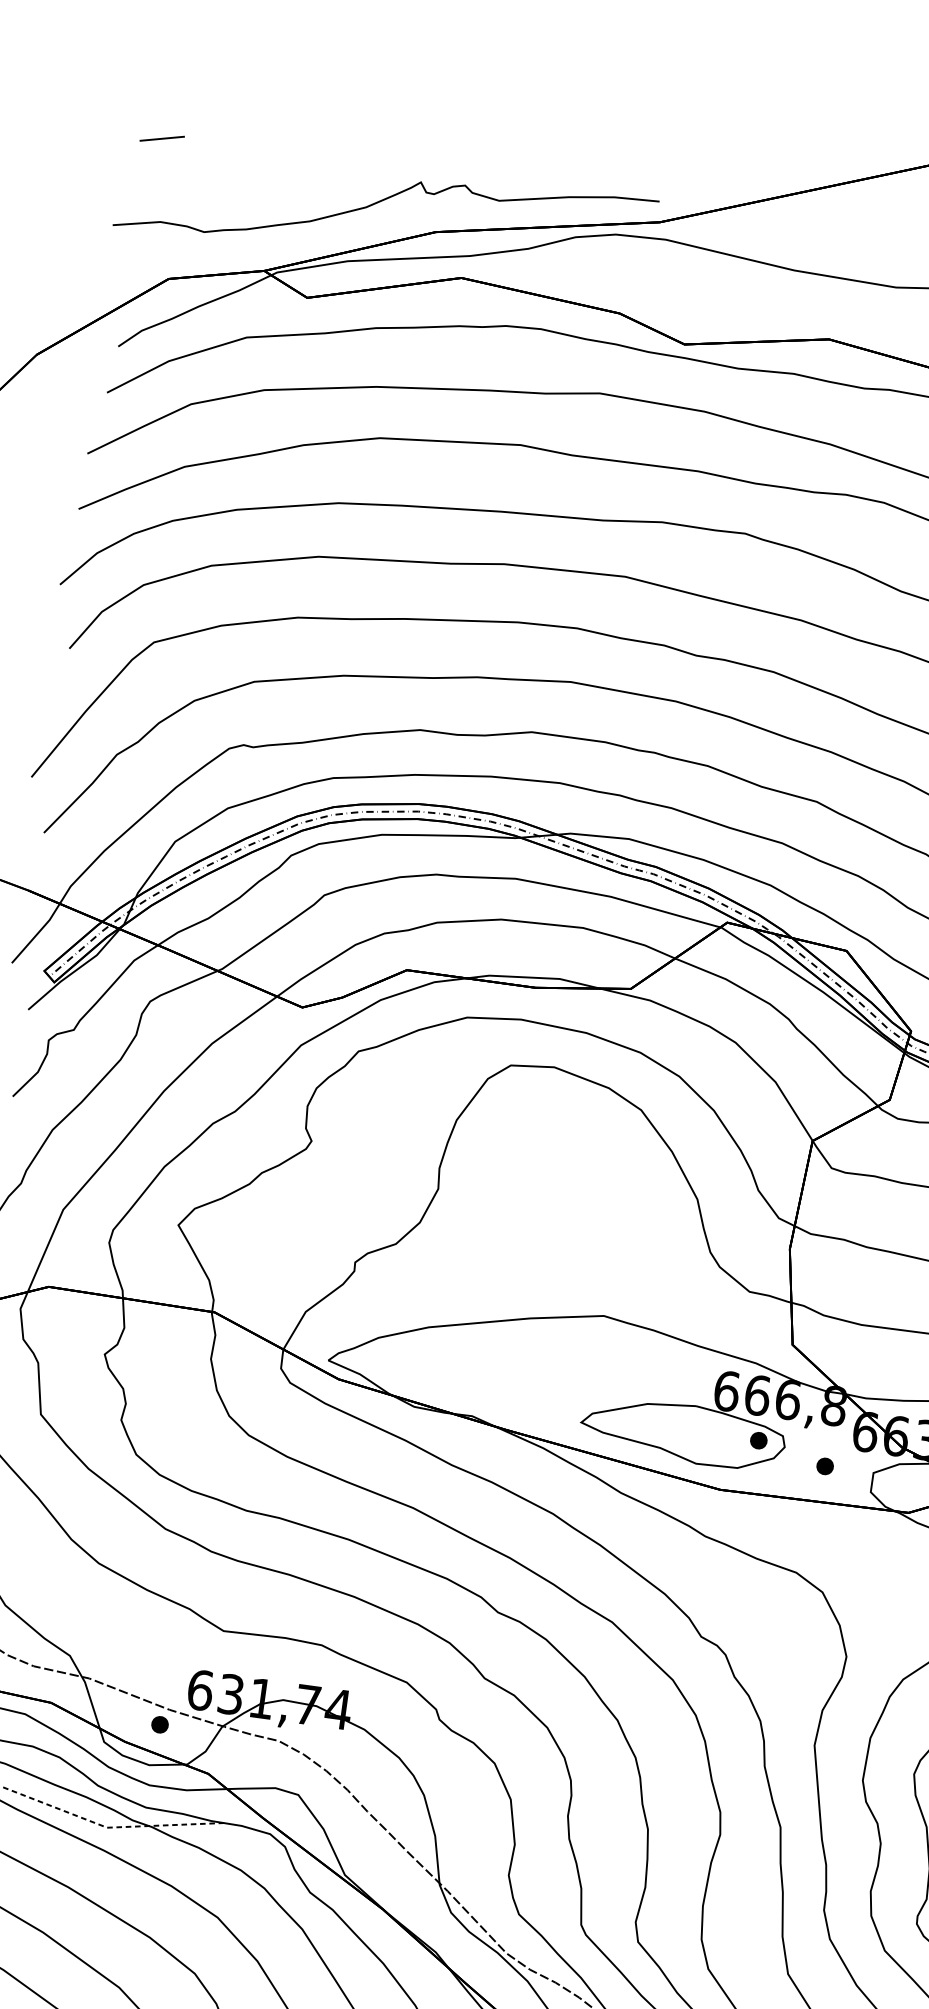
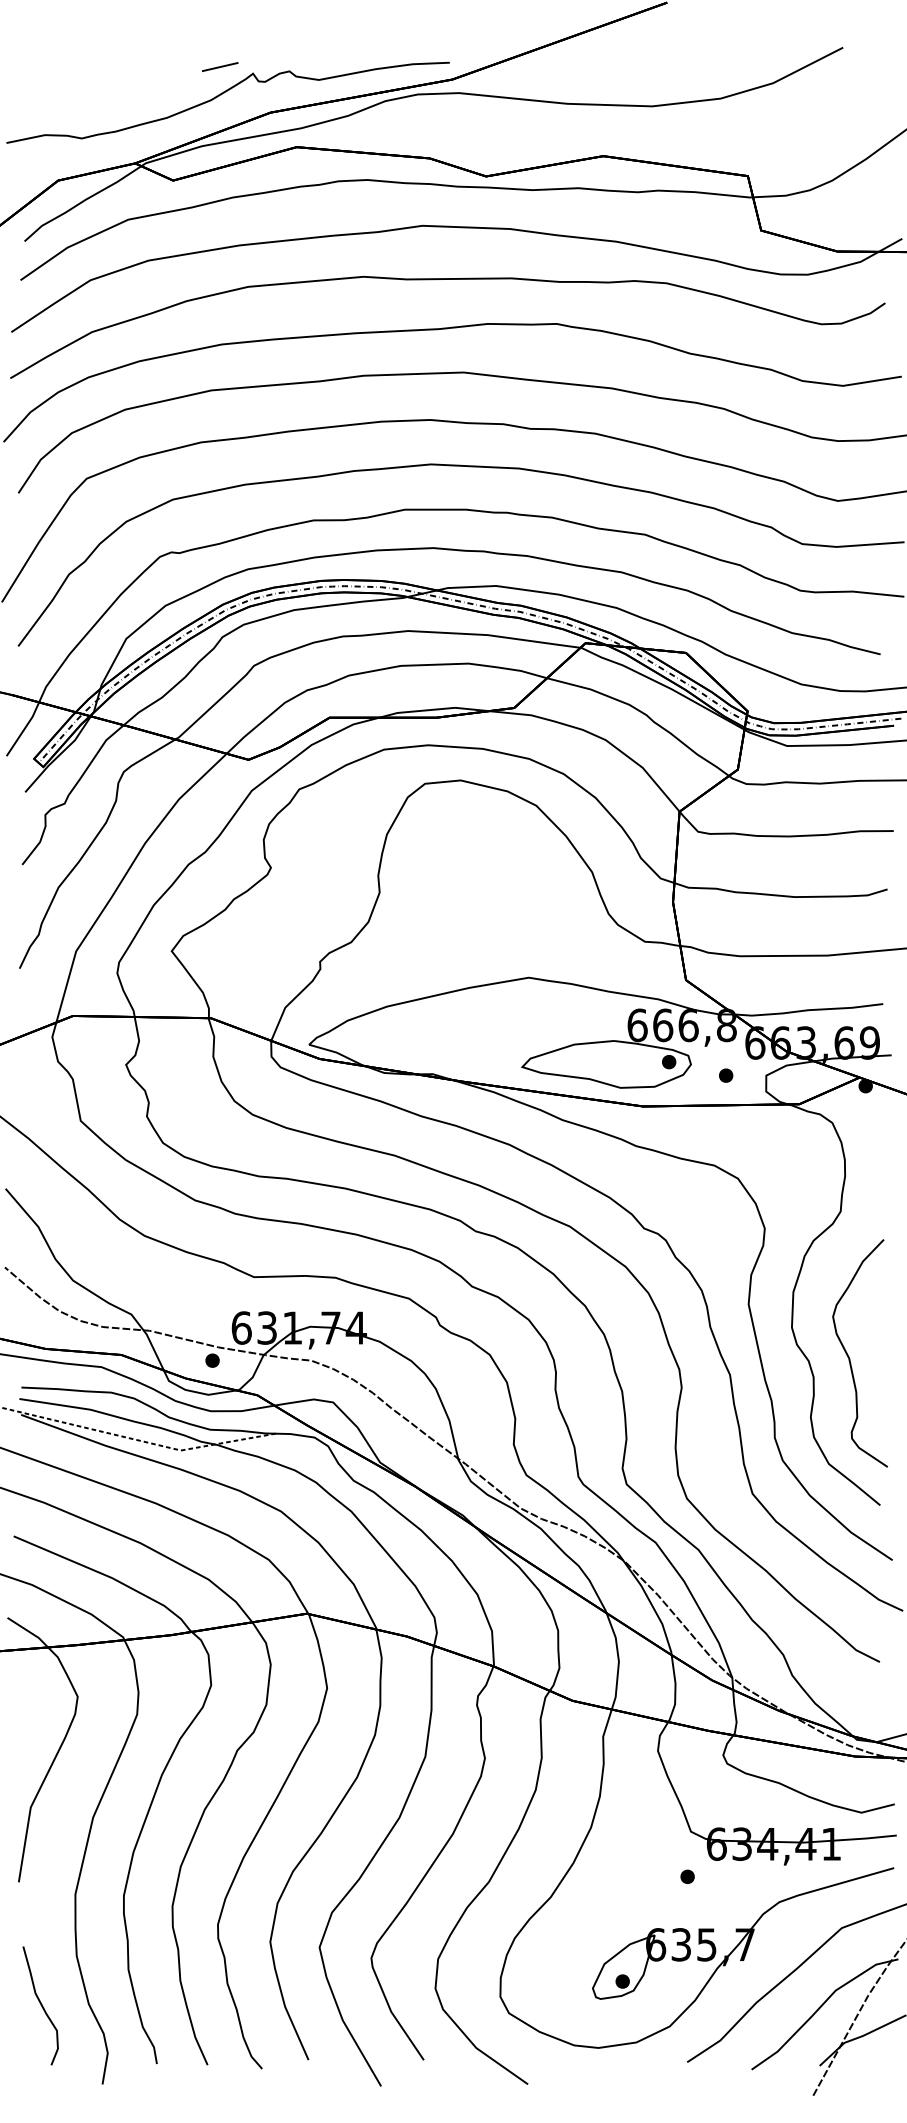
line: (162, 138) -> (220, 66), moved

